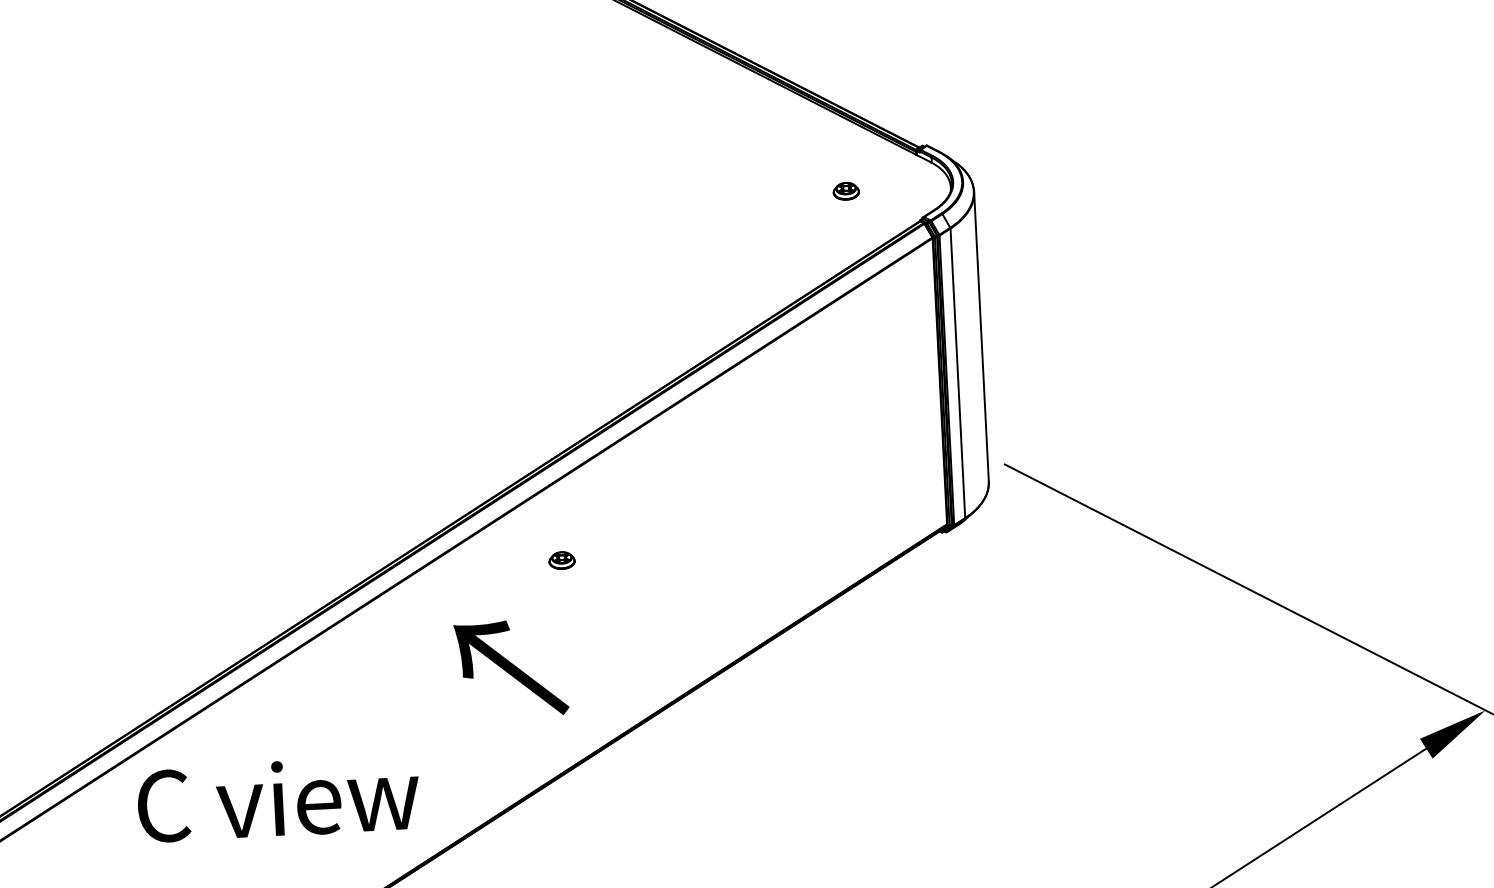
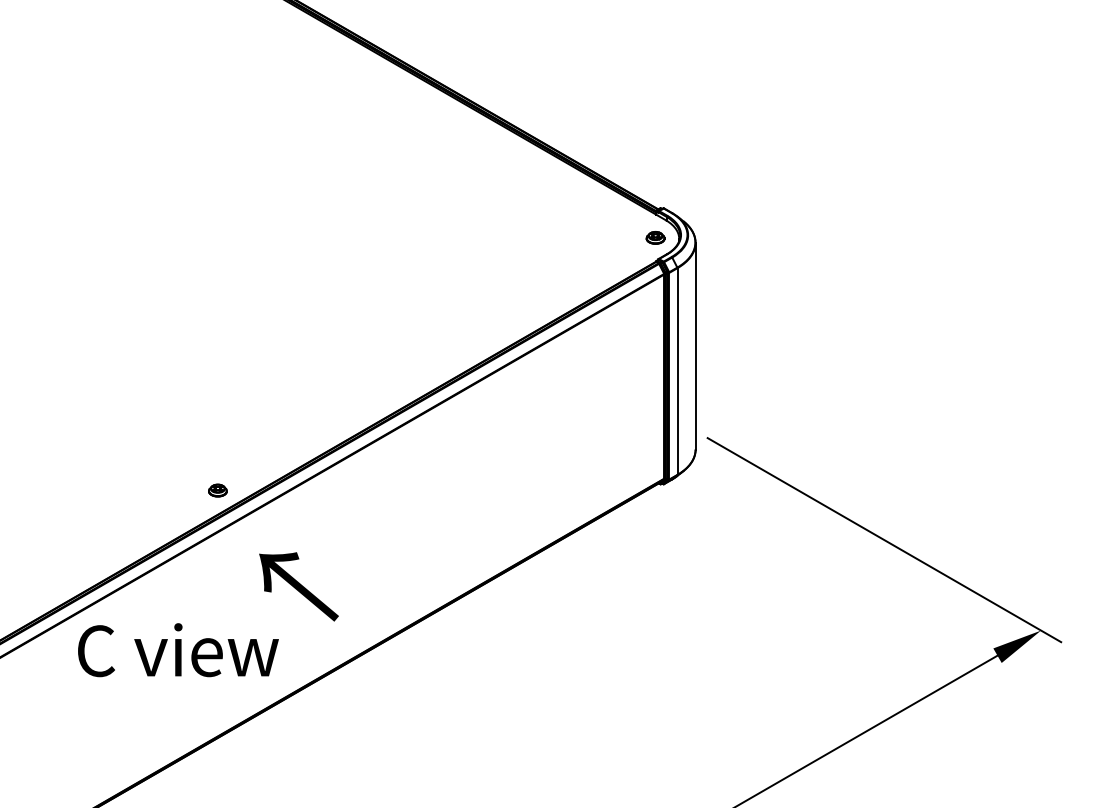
part: (846, 190) -> (655, 237), moved
part: (561, 560) -> (217, 490), moved
text: (510, 668) -> (298, 586), moved

